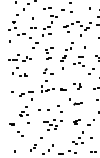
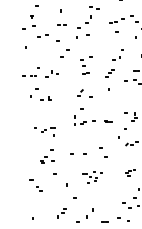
part: (22, 95) -> (45, 131), size x0.6
part: (52, 124) -> (91, 176), size x0.7
part: (16, 129) -> (35, 184), size x0.6

